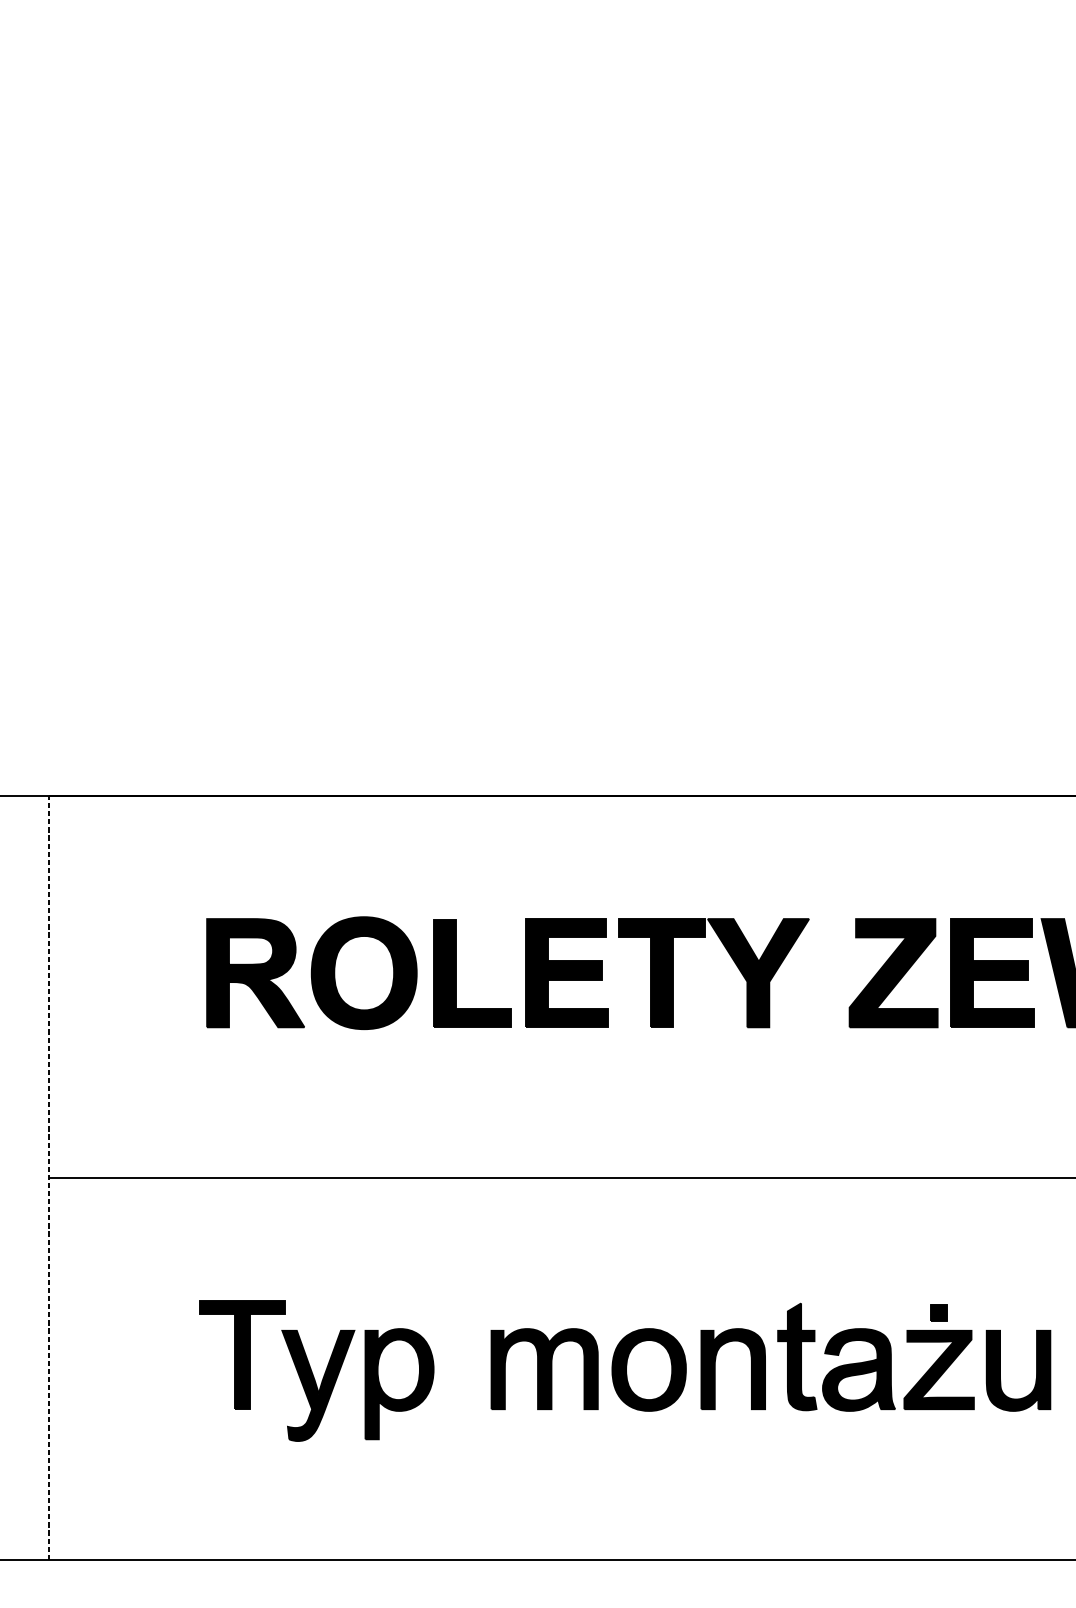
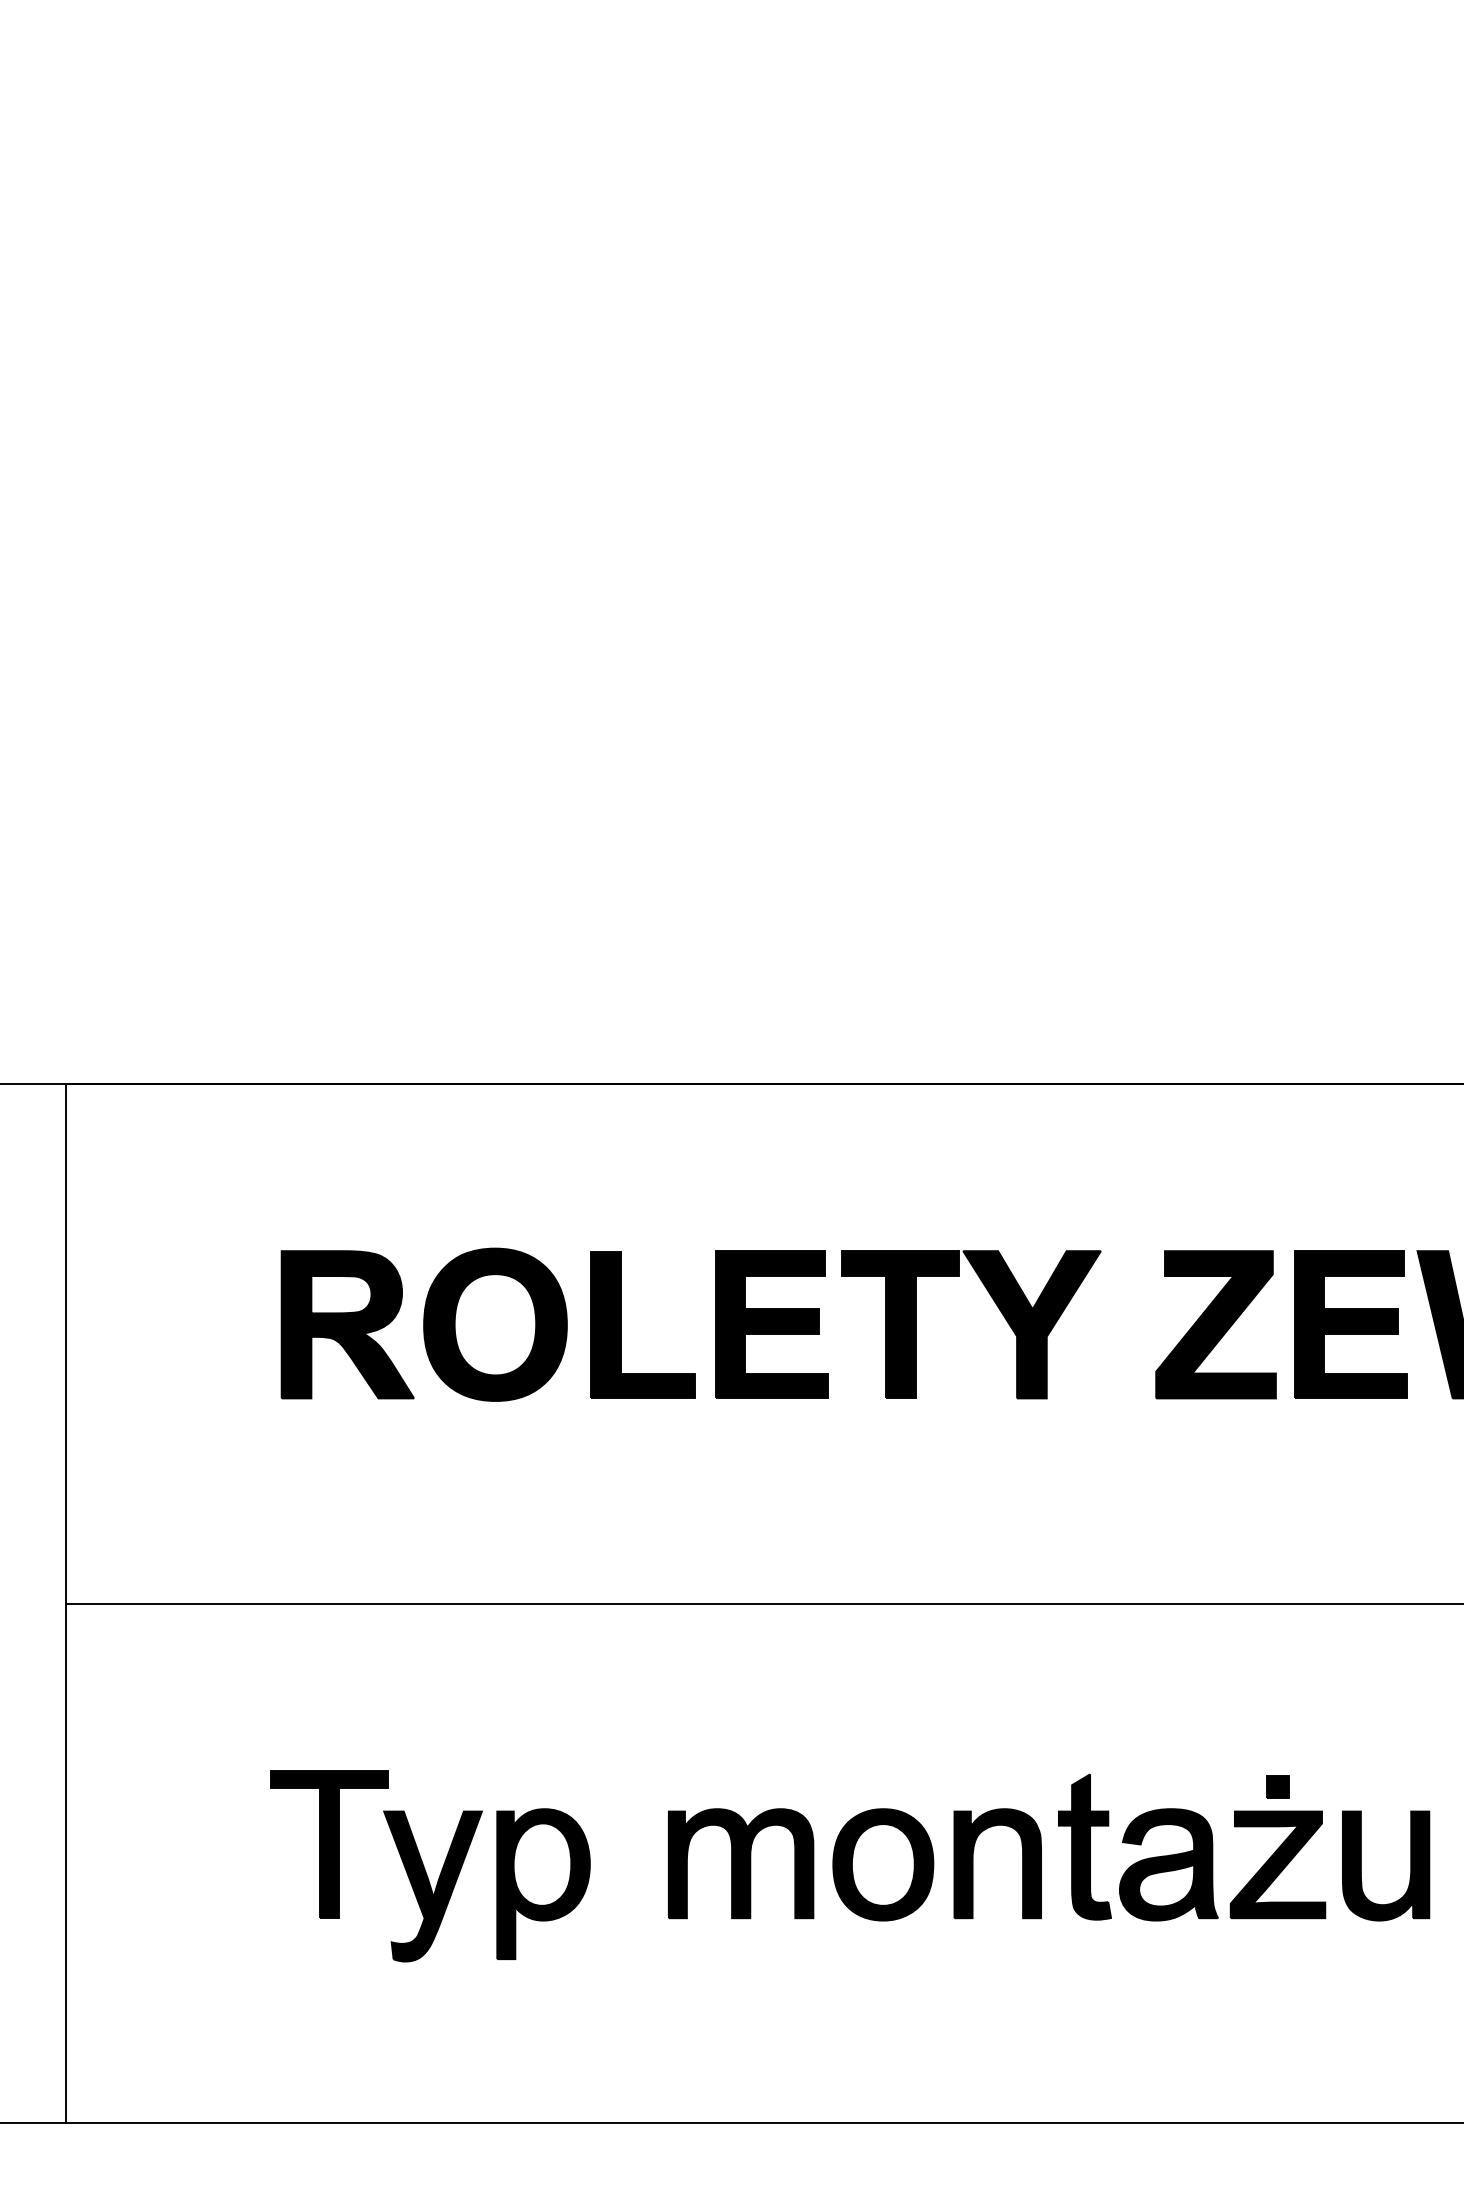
line: (49, 1177) -> (66, 1603), dashed -> solid

